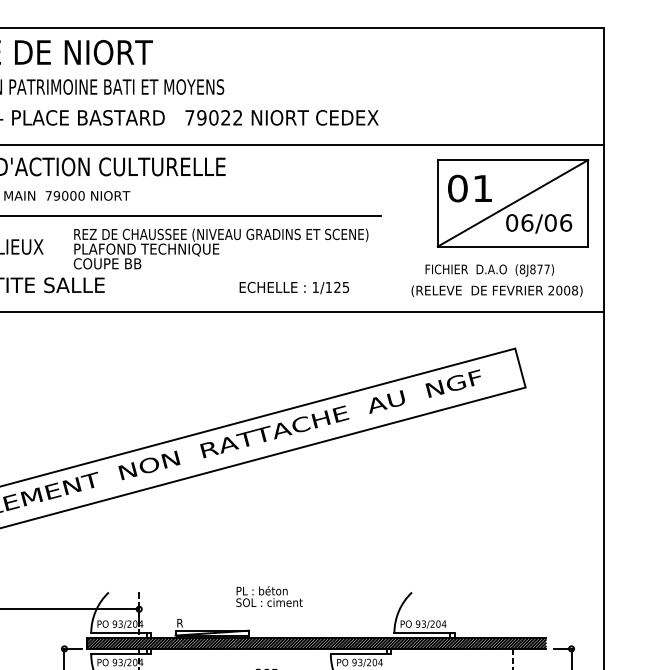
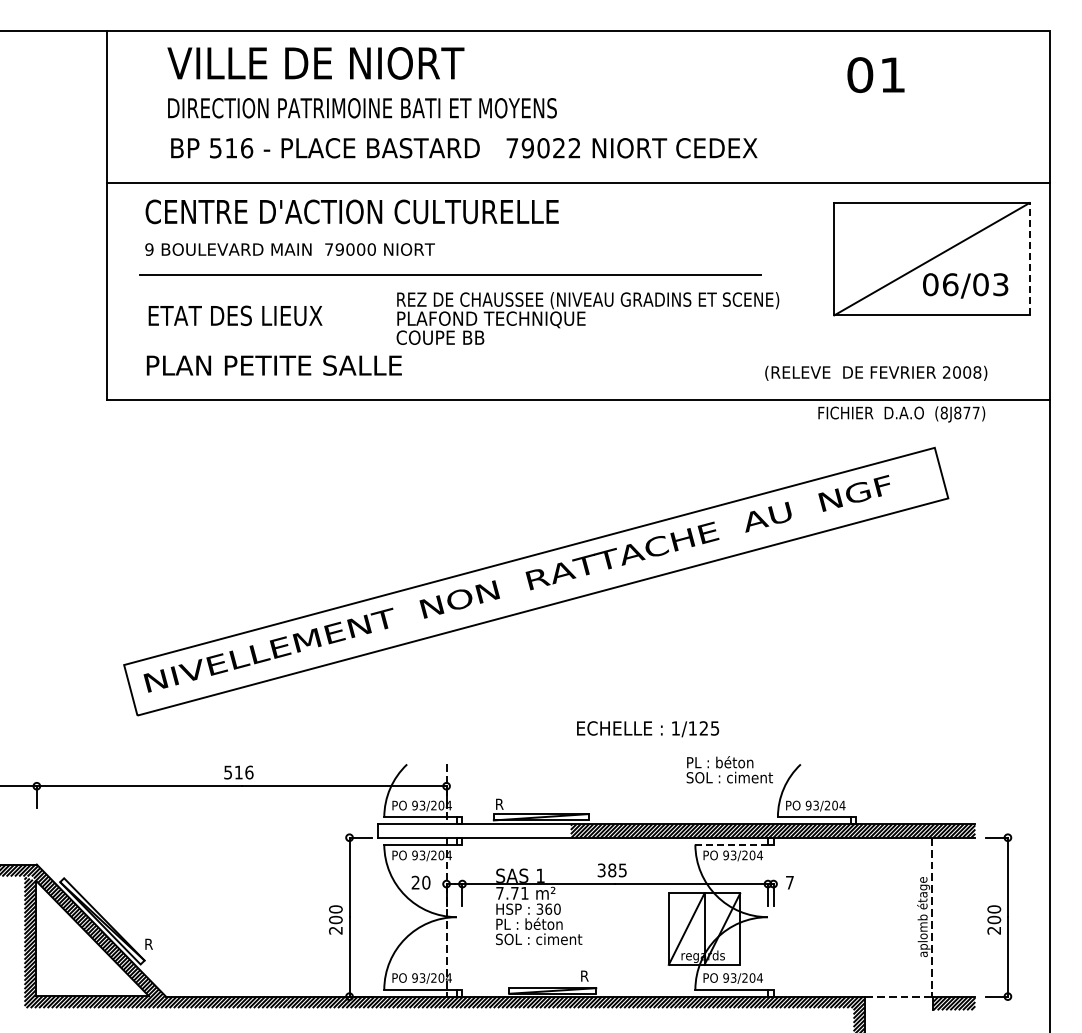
text: (469, 188) -> (875, 74), moved
line: (588, 202) -> (1029, 258), solid -> dashed
text: (565, 222) -> (1000, 284), 06/06 -> 06/03
text: (220, 248) -> (587, 318), moved
text: (489, 270) -> (901, 414), moved
text: (294, 288) -> (648, 729), moved
text: (497, 290) -> (876, 372), moved
text: (269, 596) -> (729, 769), moved
hatch: (160, 643) -> (474, 830), removed
line: (359, 654) -> (732, 844), solid -> dashed

